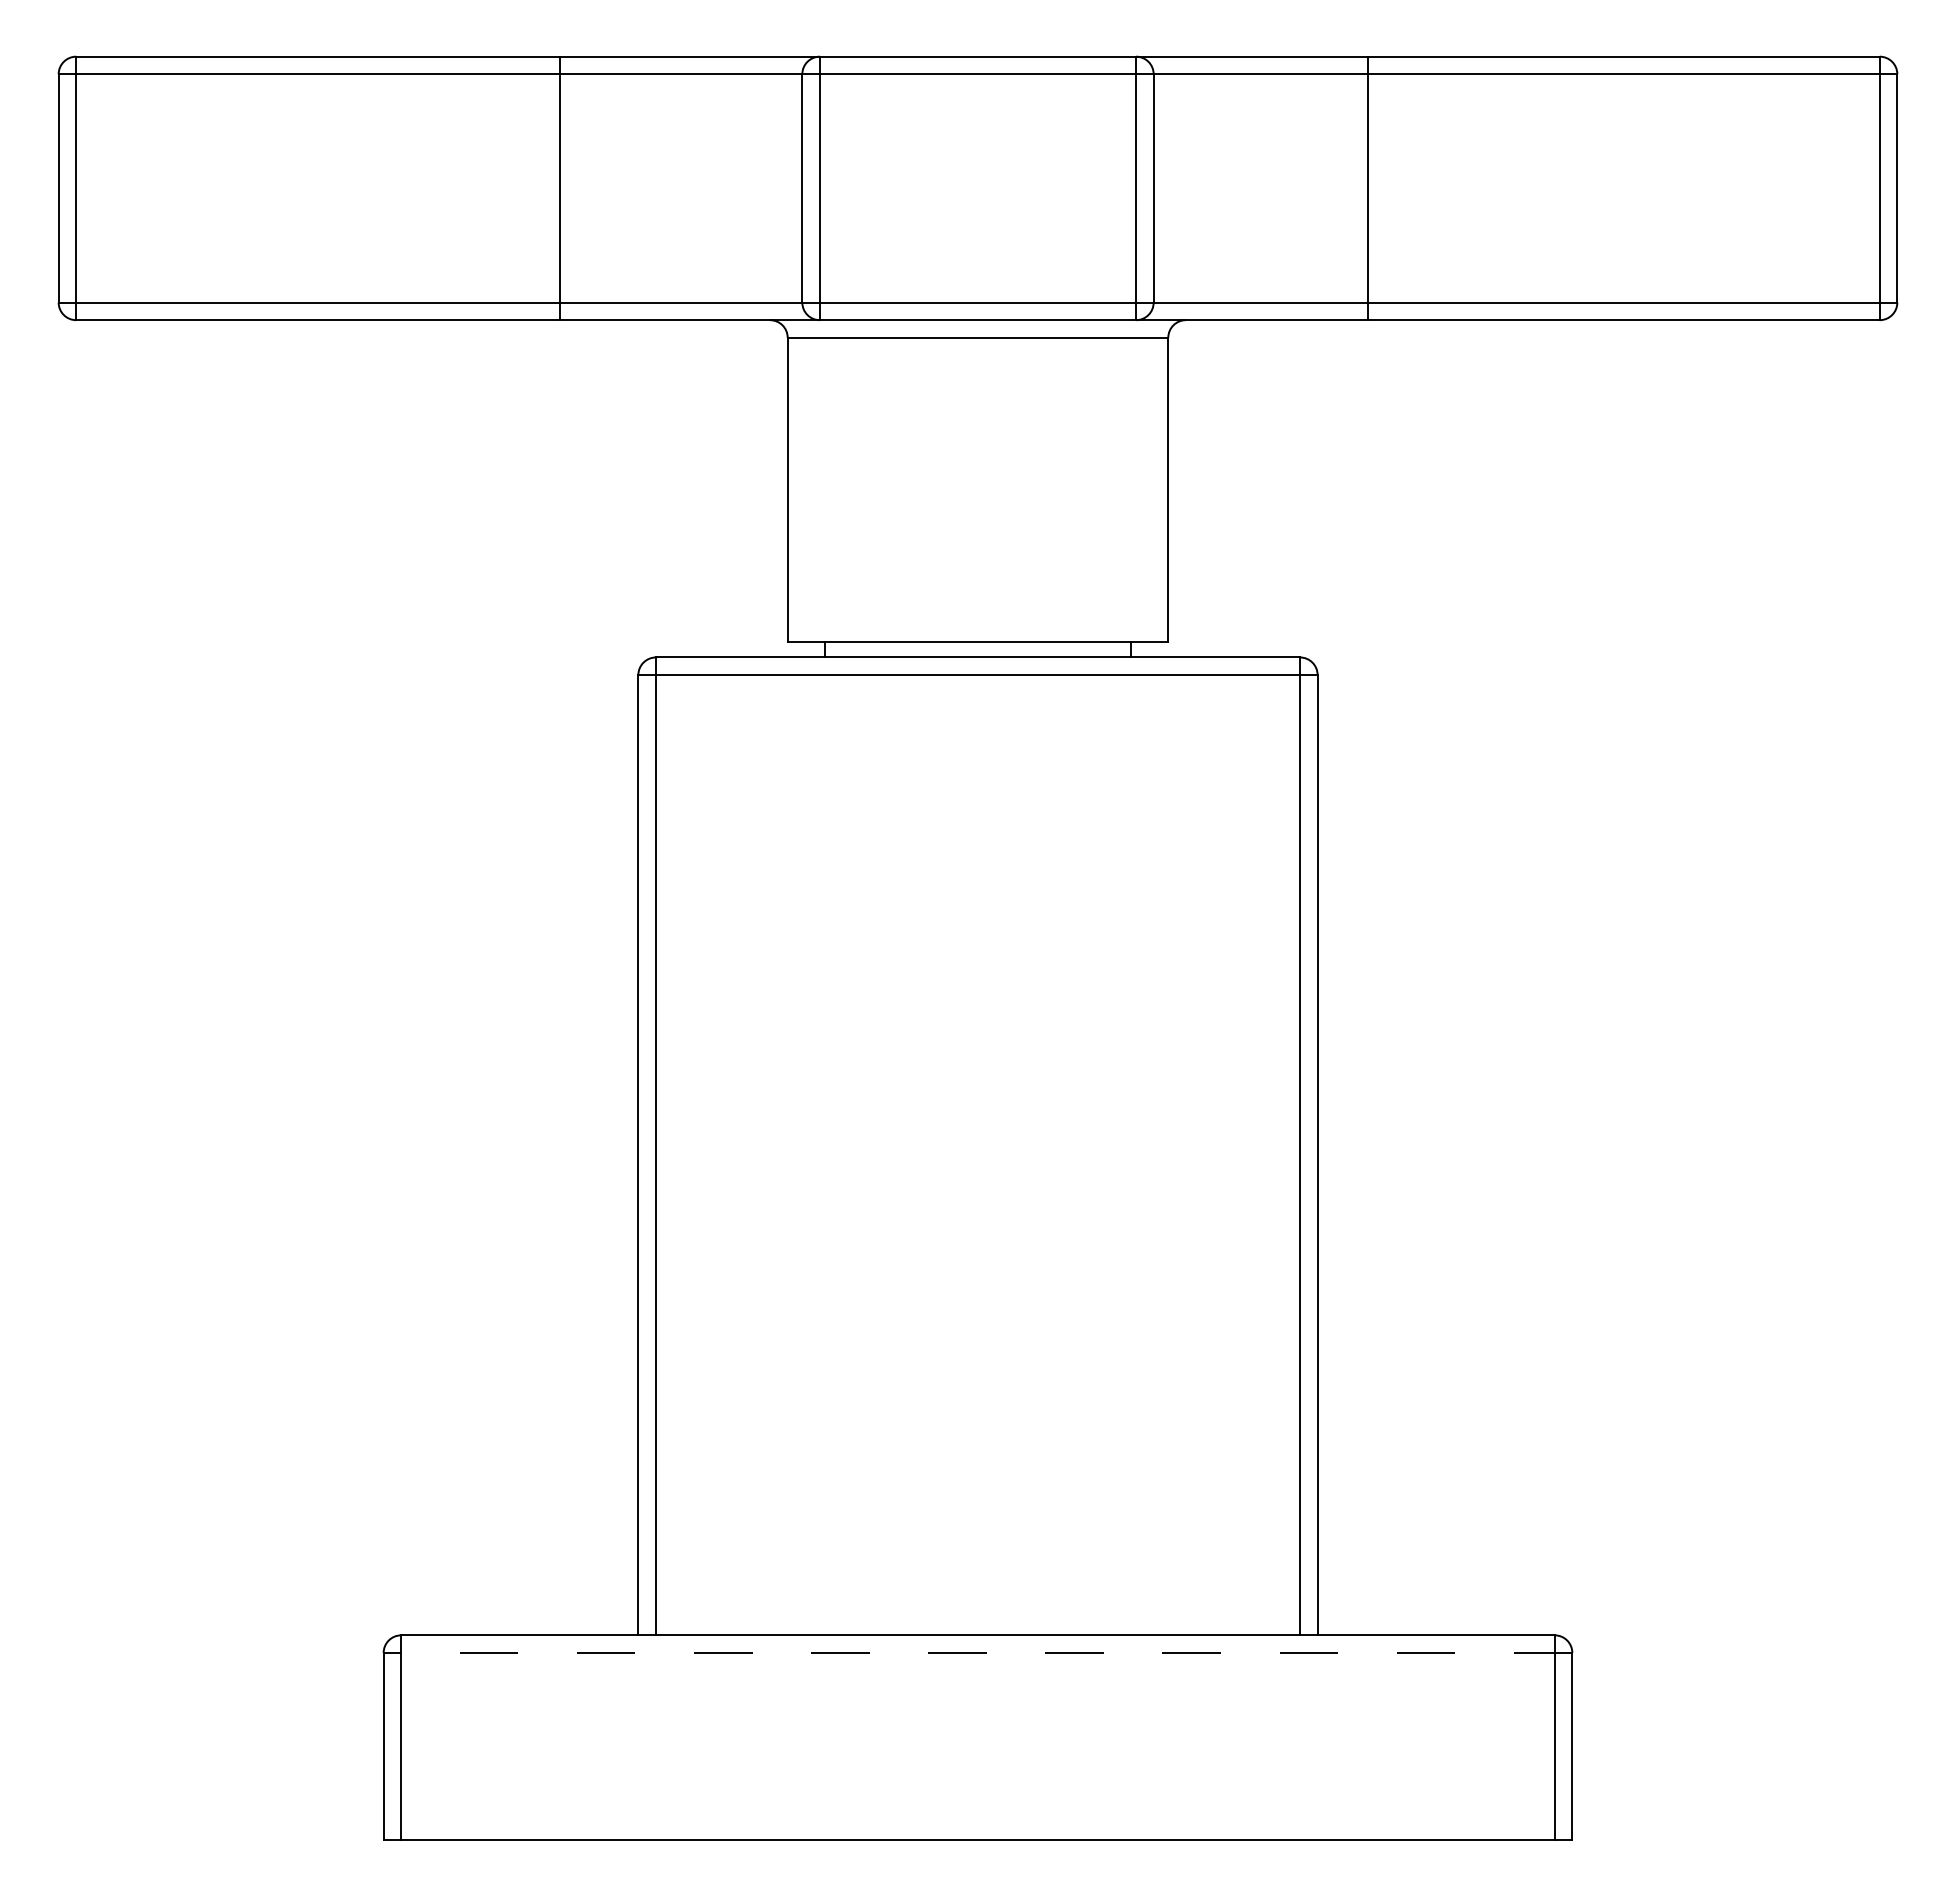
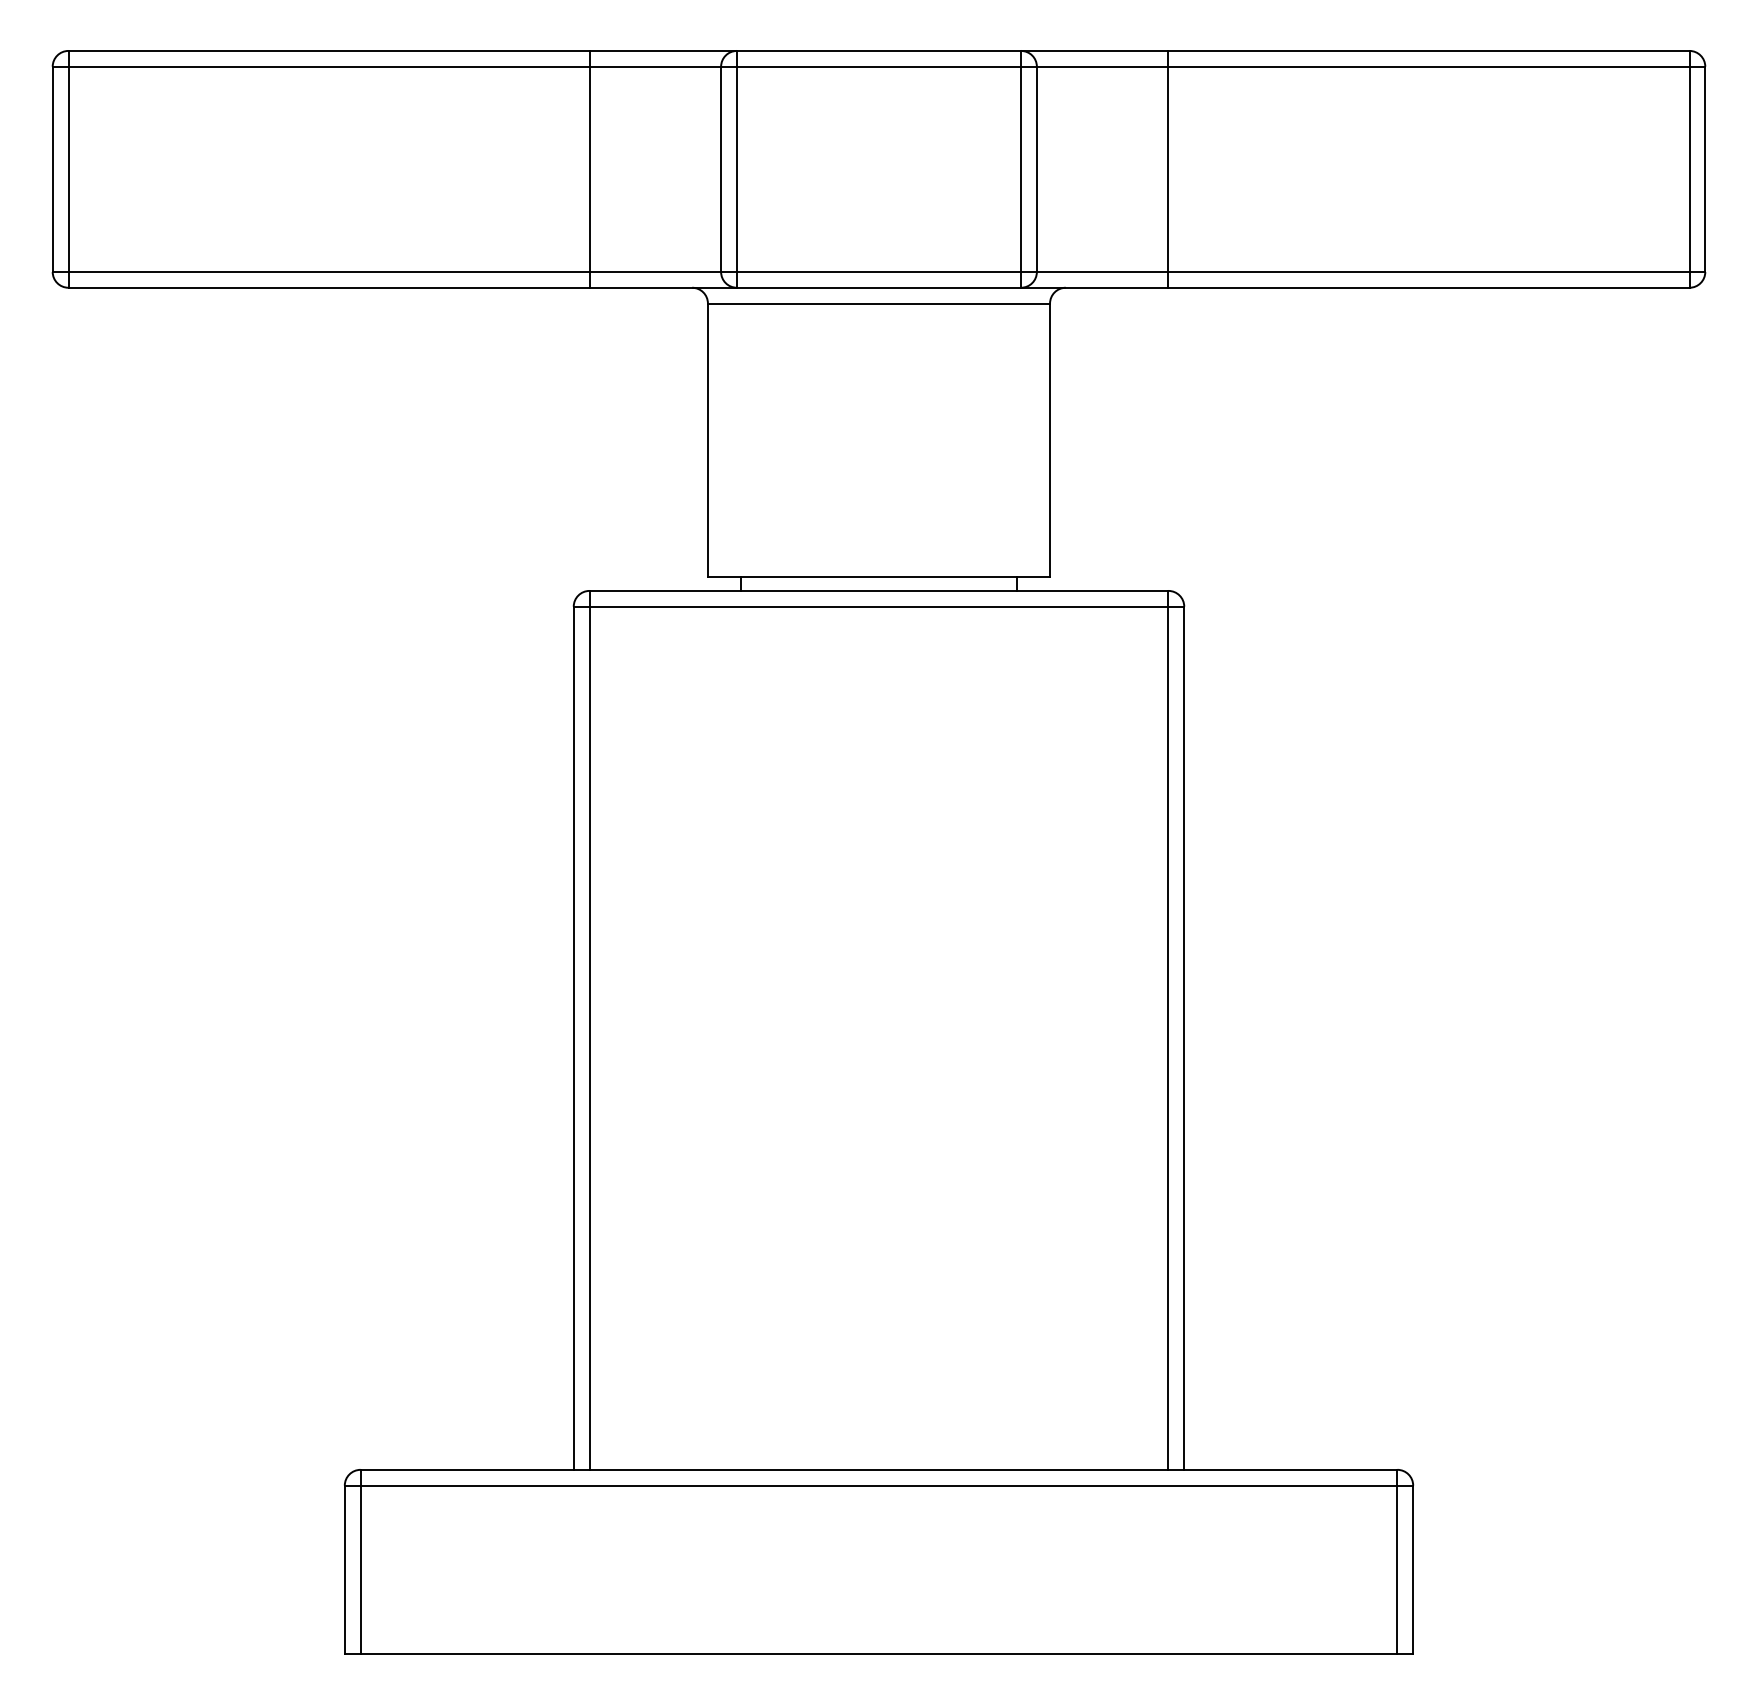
line: (559, 188) -> (589, 169), moved
line: (1368, 188) -> (1168, 169), moved
line: (977, 1652) -> (878, 1485), dashed -> solid

